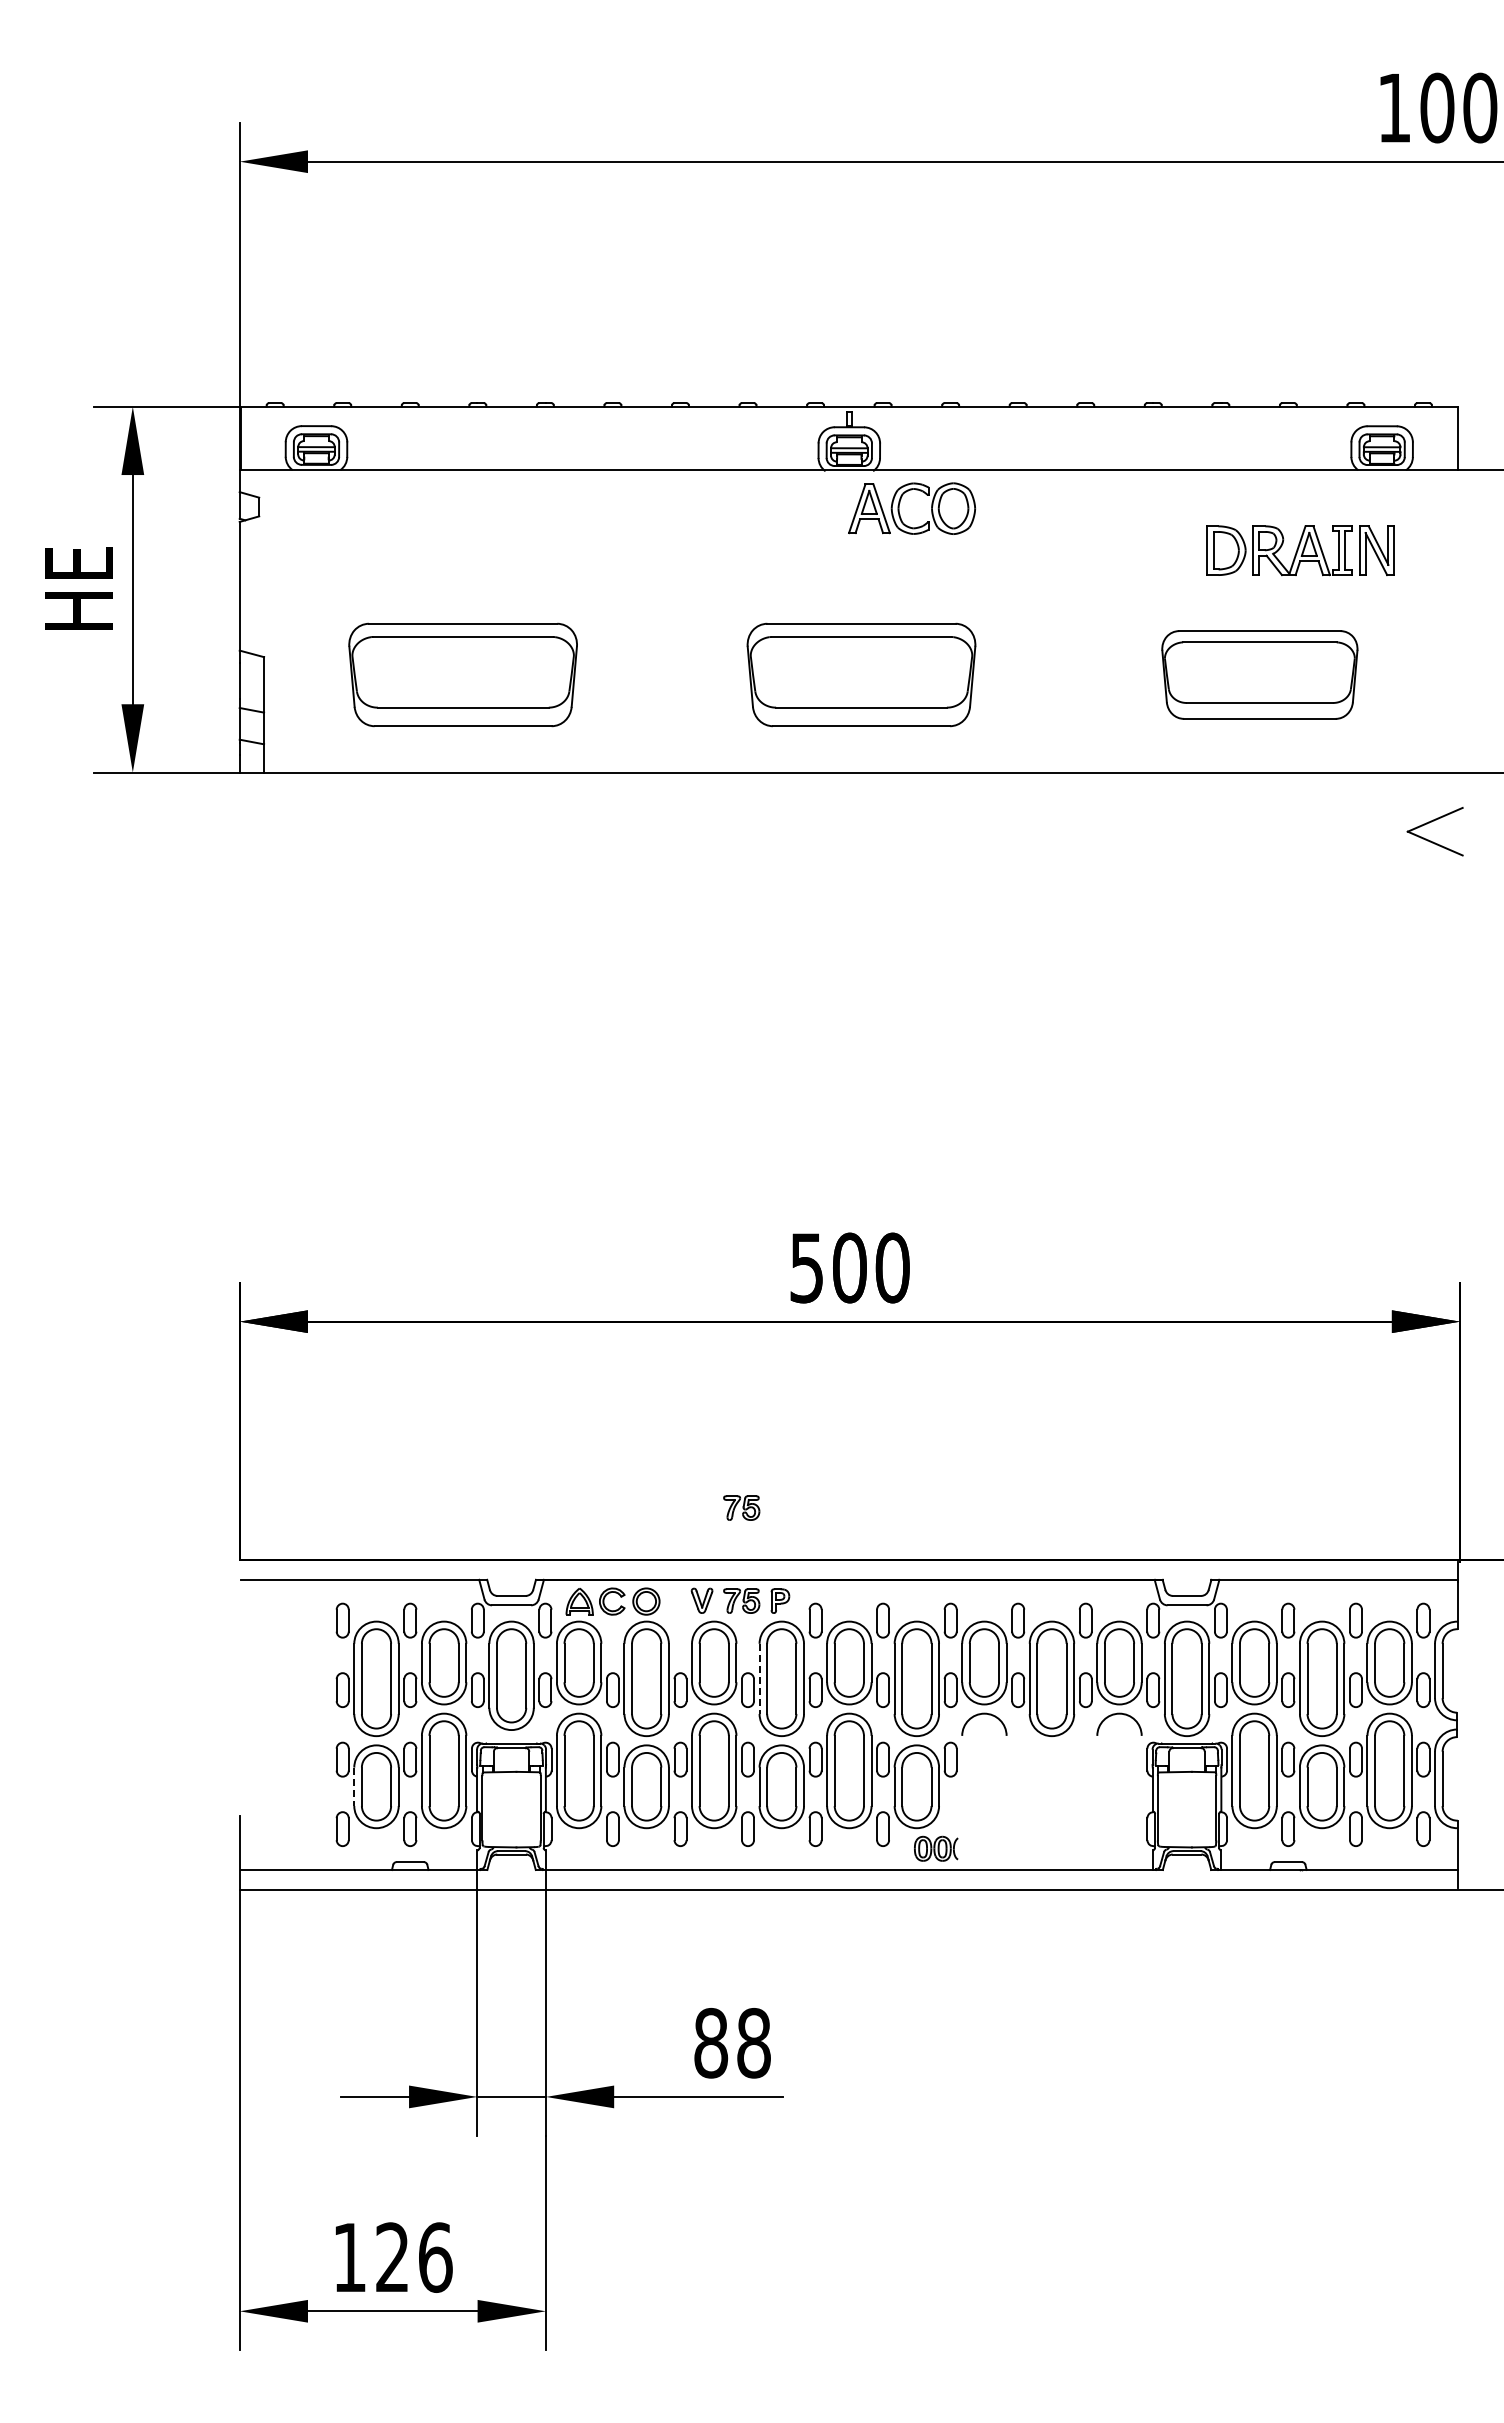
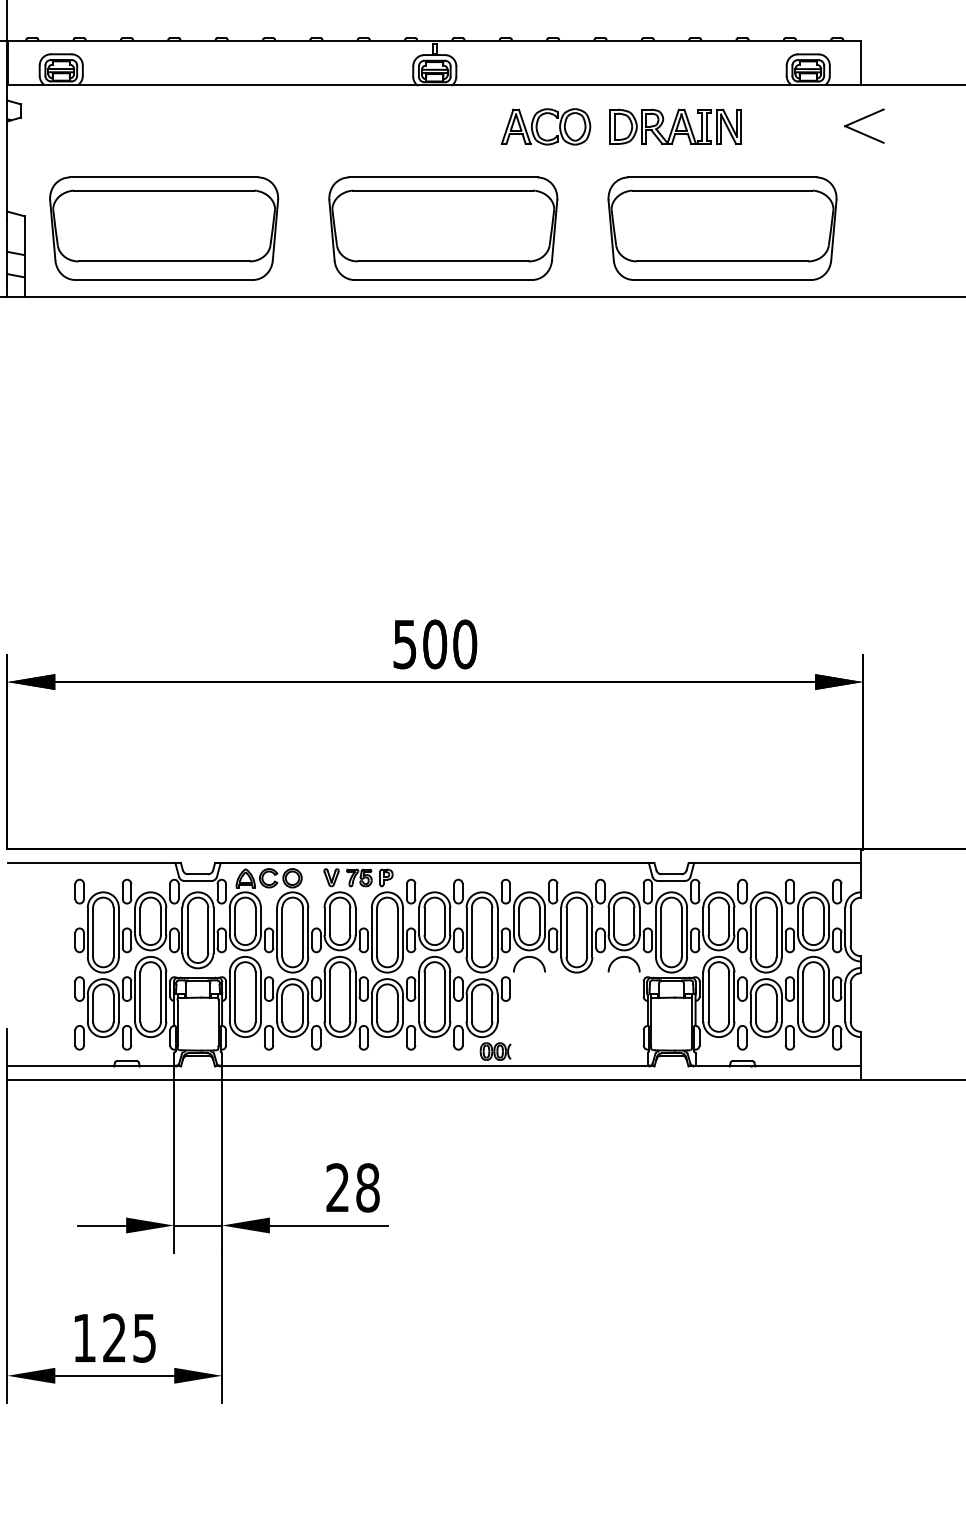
part: (899, 508) -> (537, 126), moved
part: (1300, 550) -> (675, 126), moved
part: (462, 674) -> (163, 228), size x1.43
part: (861, 674) -> (443, 228), size x1.43
part: (1259, 674) -> (722, 228), size x1.67
part: (1429, 823) -> (860, 120), moved
part: (741, 1507) -> (359, 812), removed
line: (759, 1679) -> (371, 932), dashed -> solid
line: (354, 1787) -> (87, 1008), dashed -> solid
text: (711, 2042) -> (338, 1187), 88 -> 28
text: (435, 2257) -> (144, 1338), 126 -> 125

